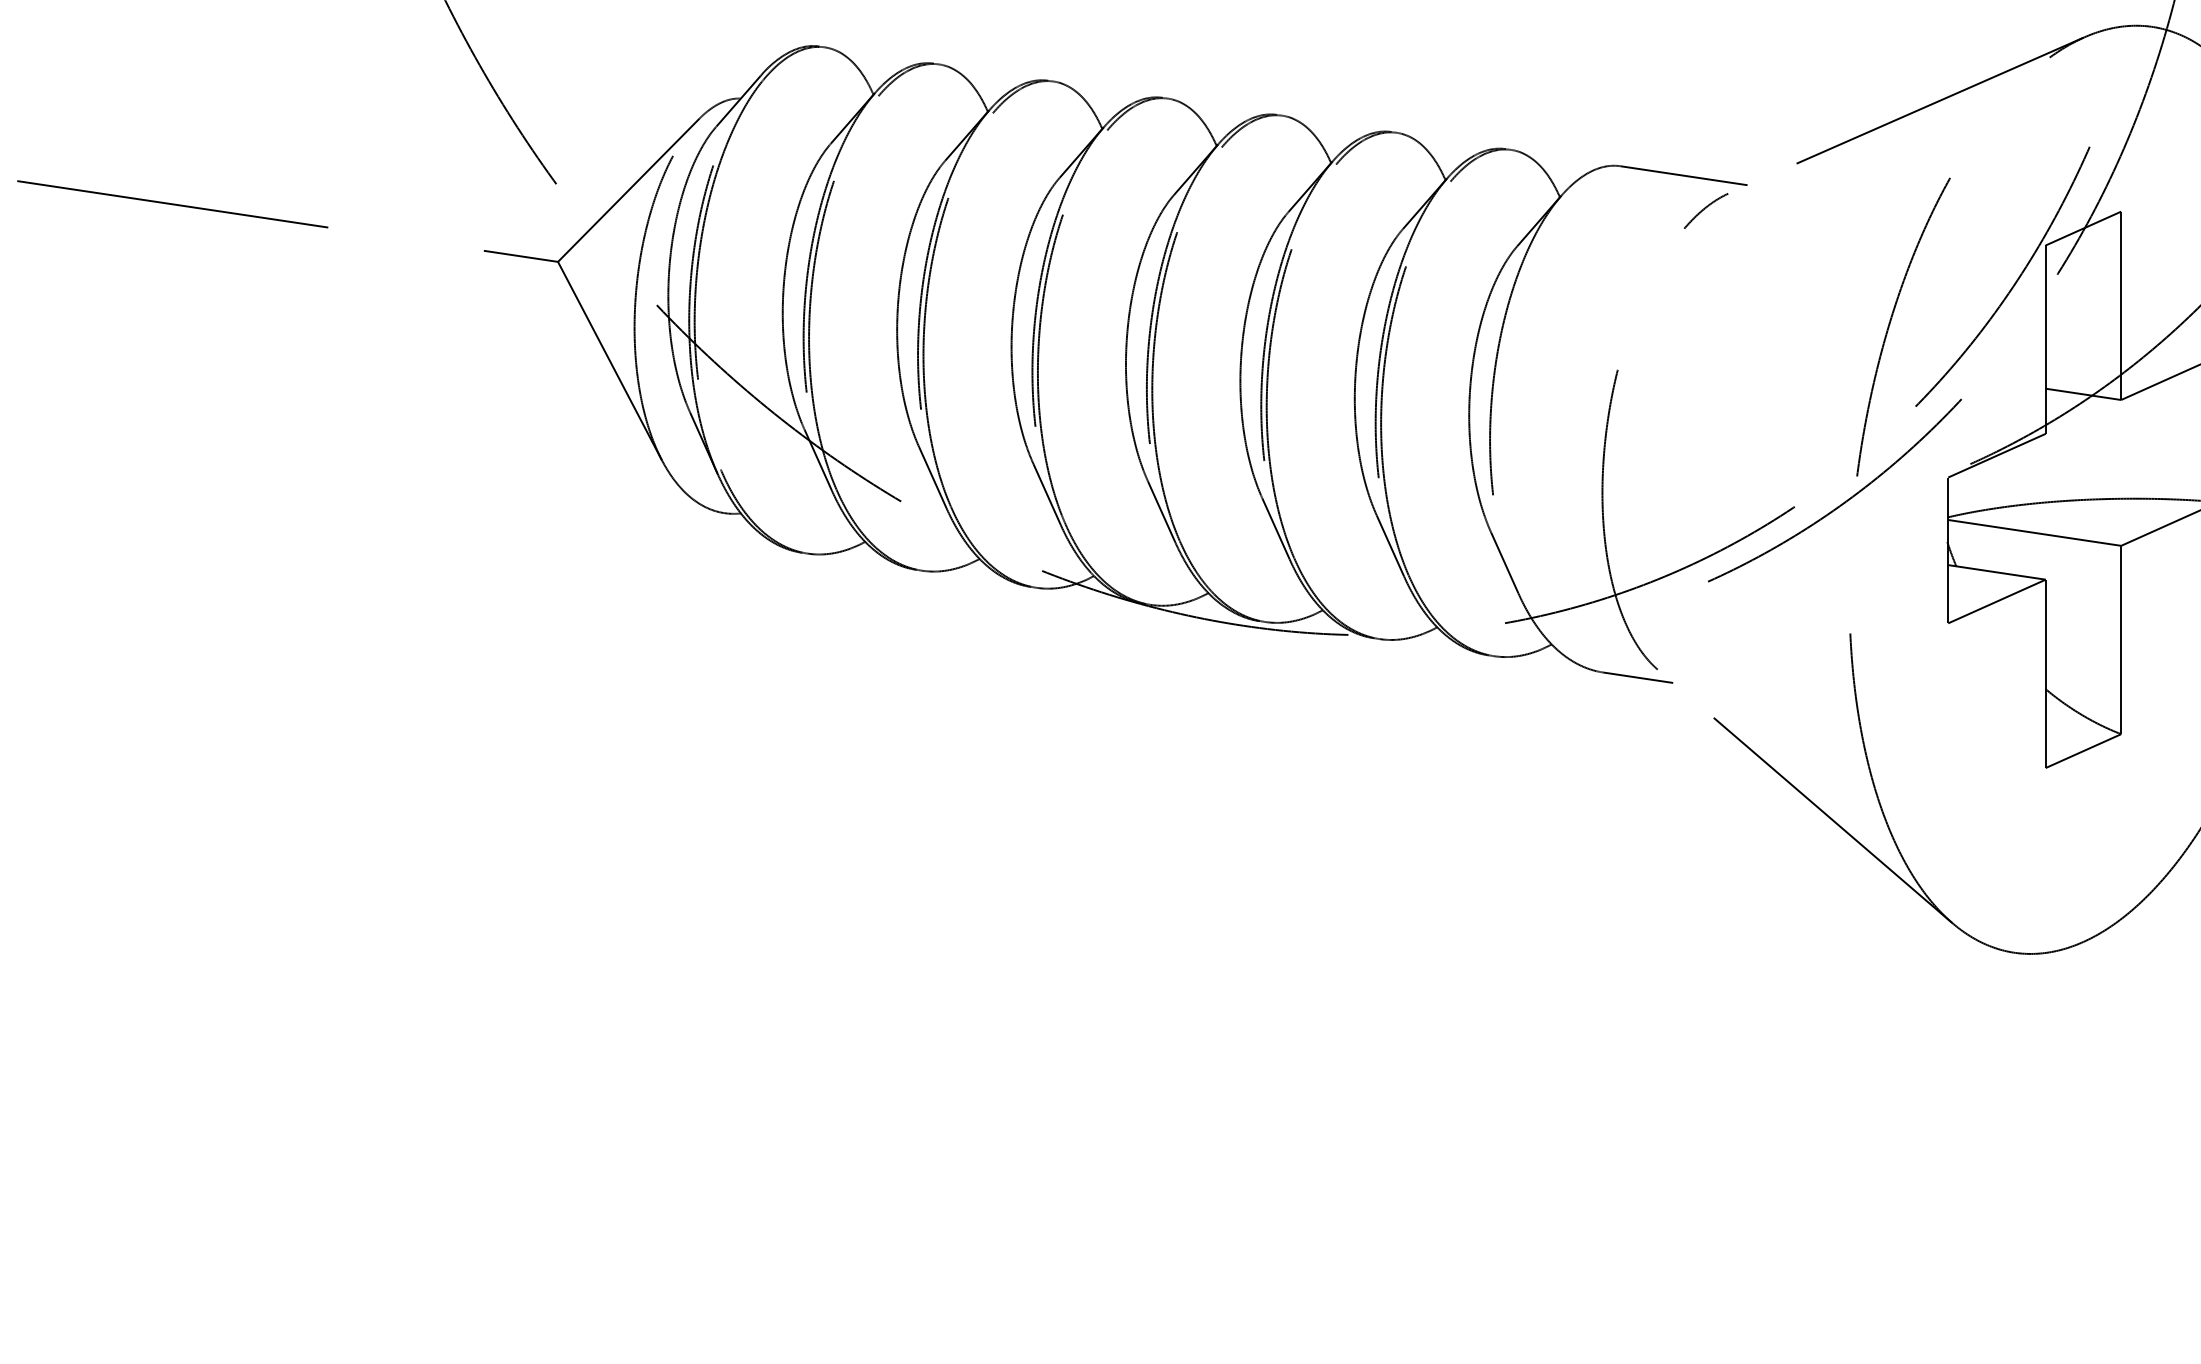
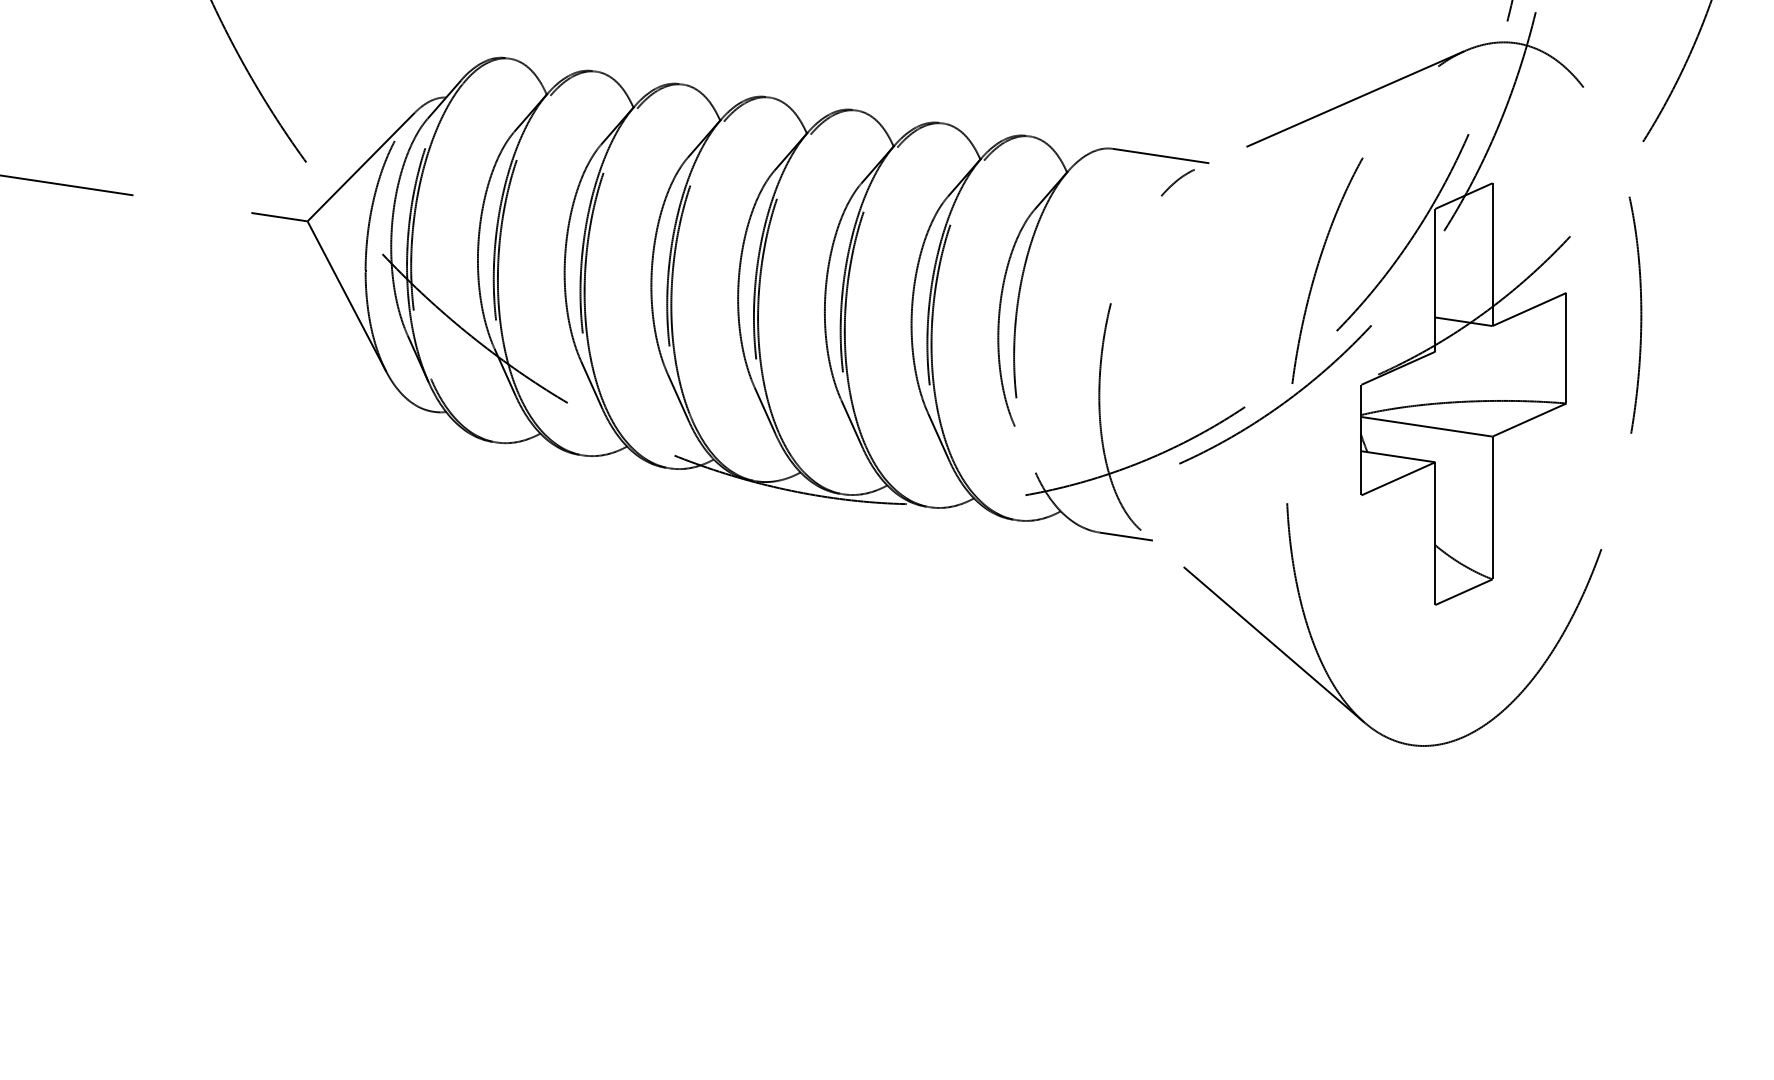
line: (1503, 562) -> (1024, 449), removed

